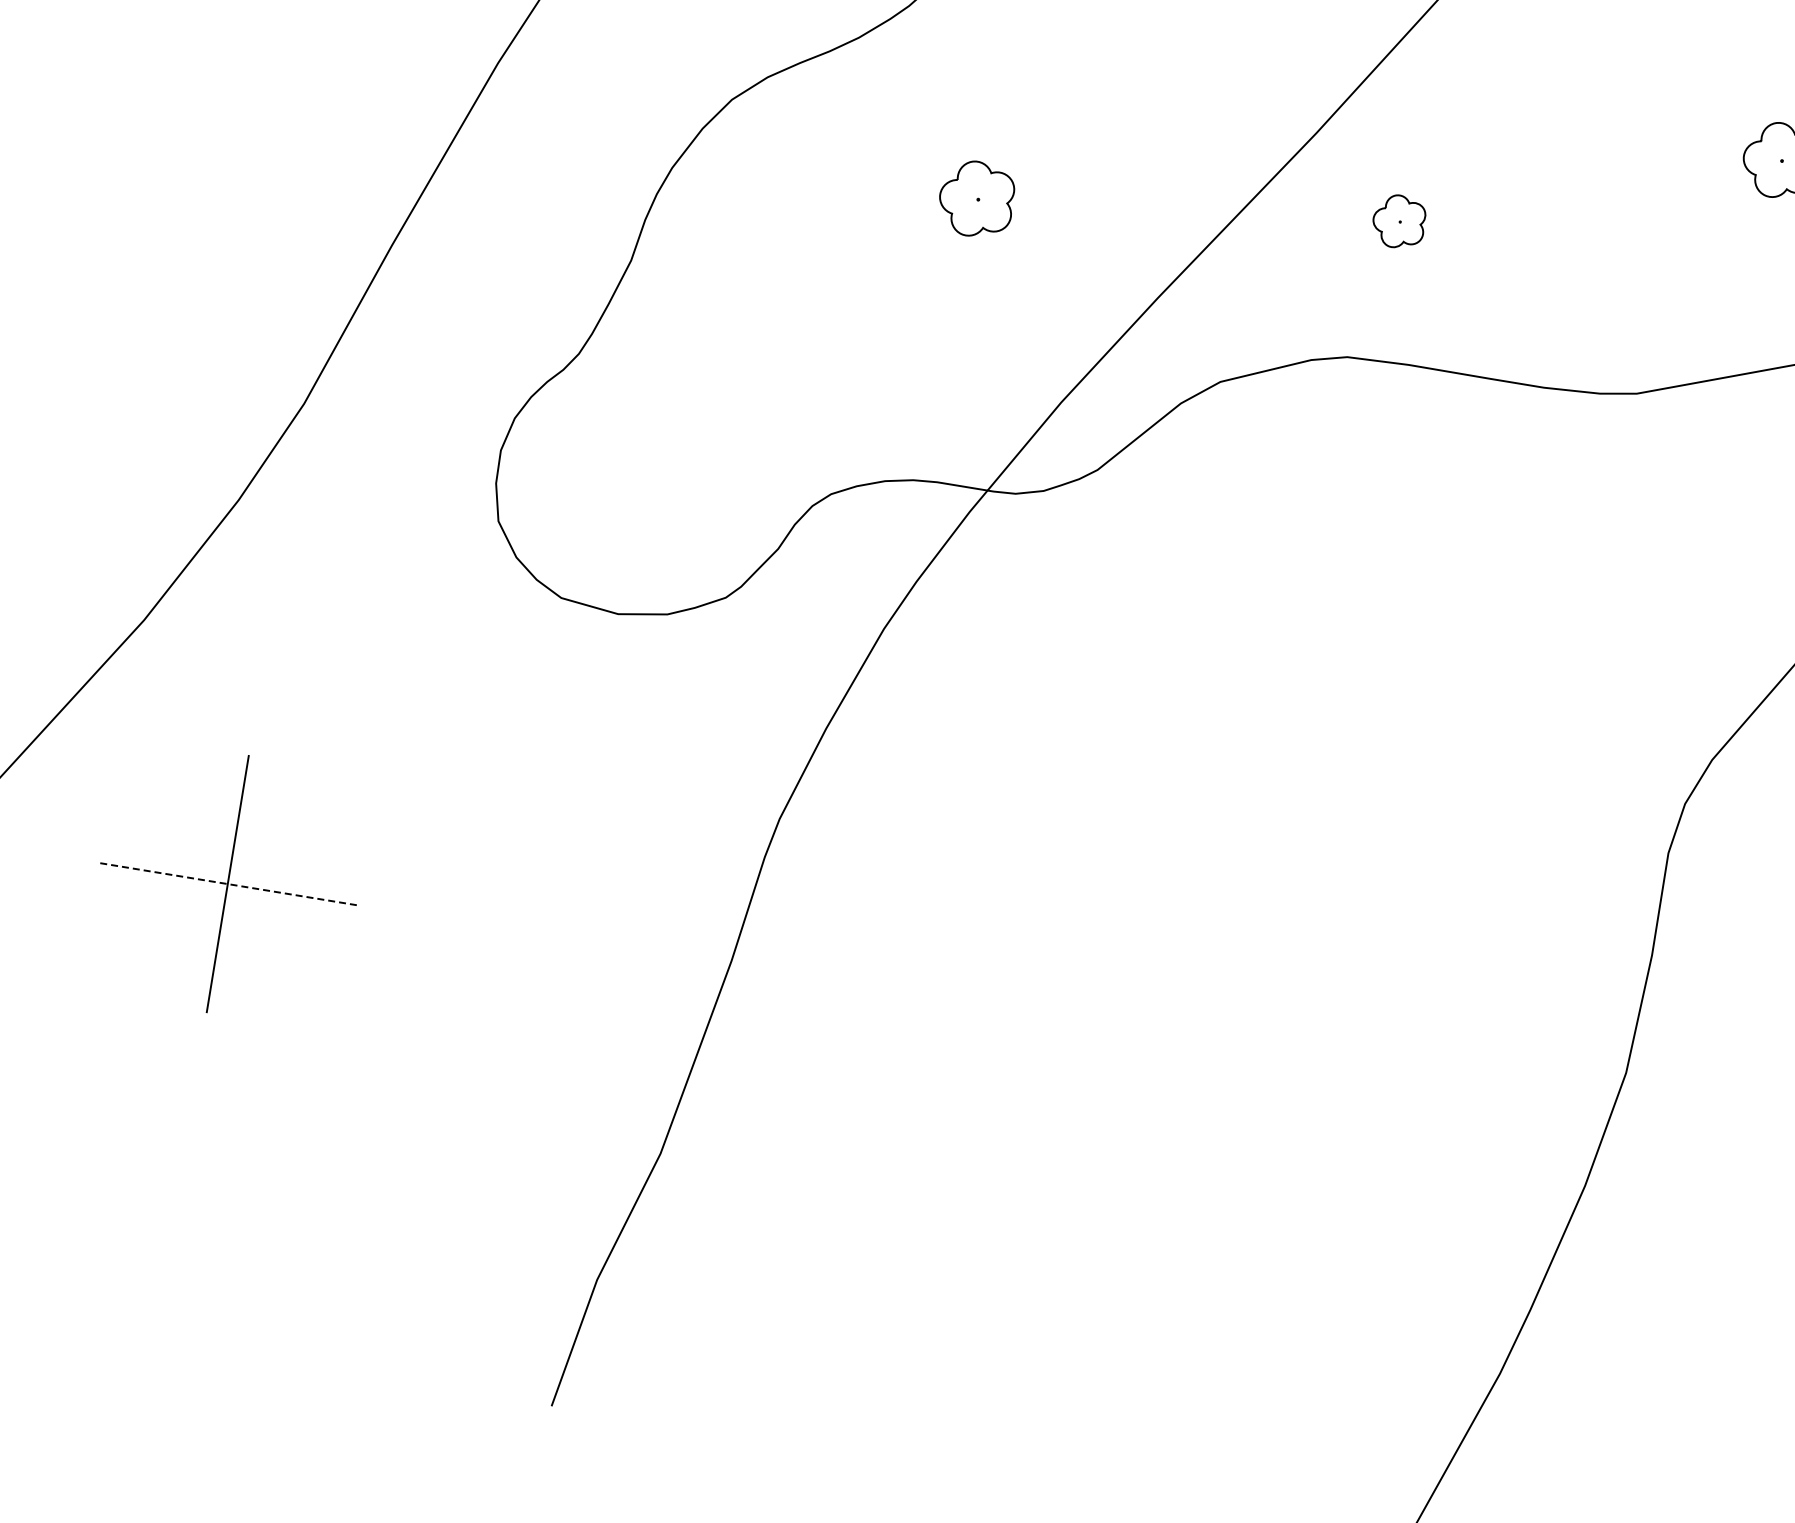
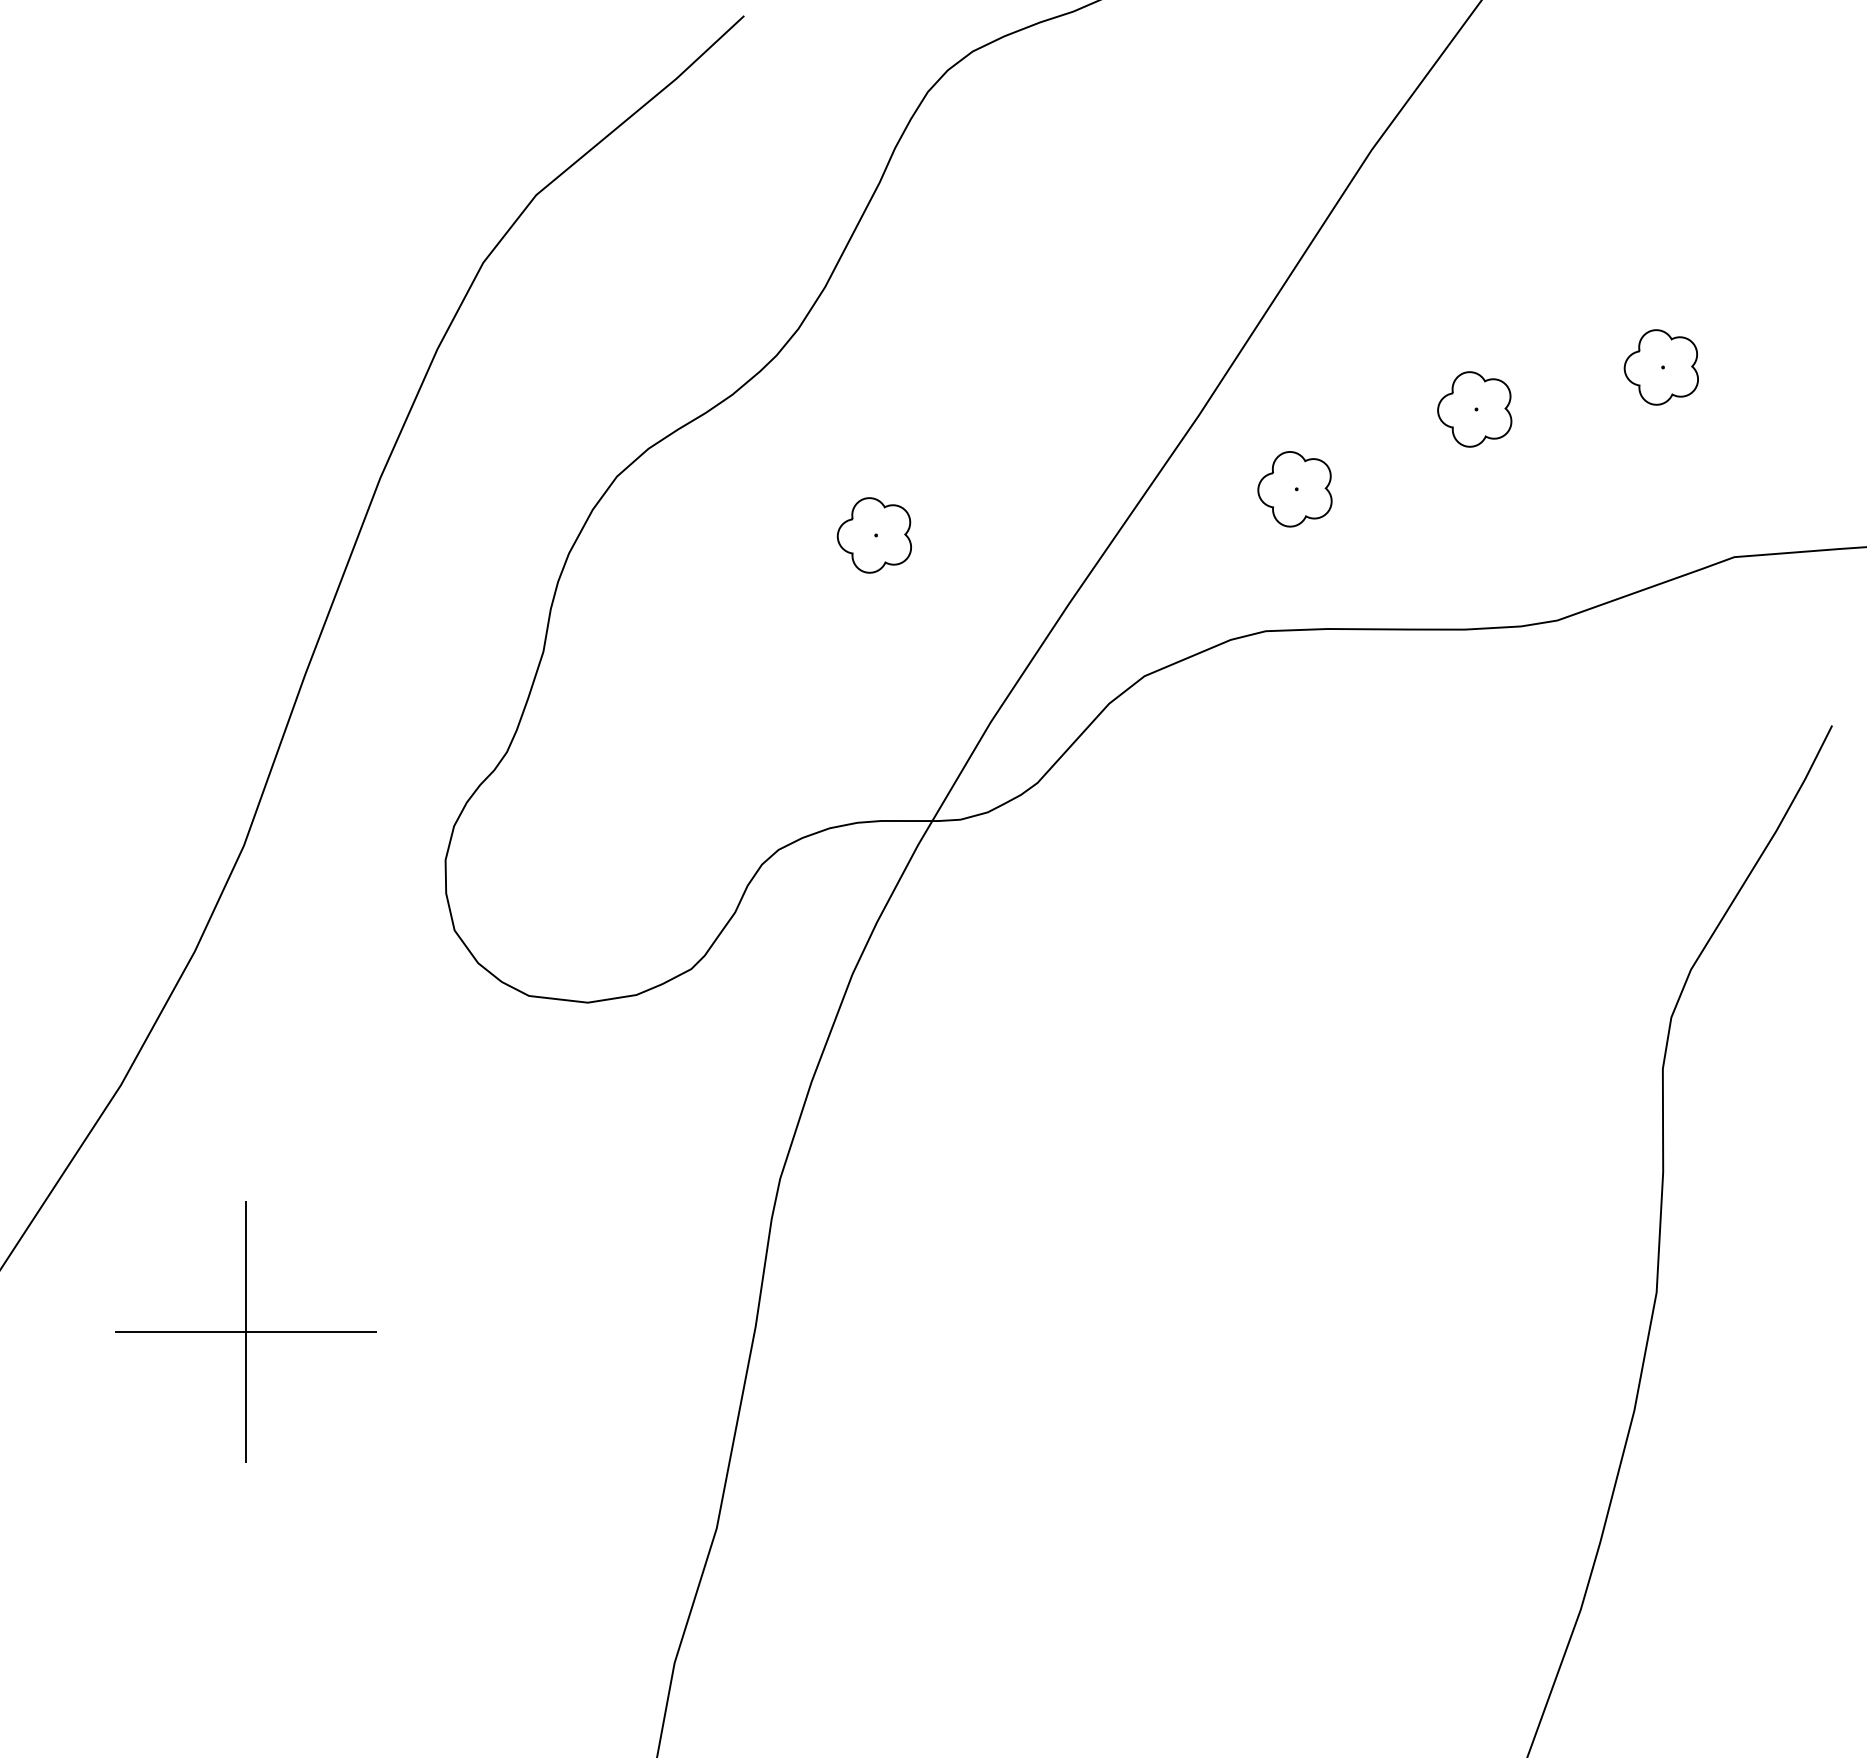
part: (1589, 172) -> (1474, 409), added
part: (1398, 221) -> (1294, 489), size x1.43
line: (228, 884) -> (246, 1332), dashed -> solid

